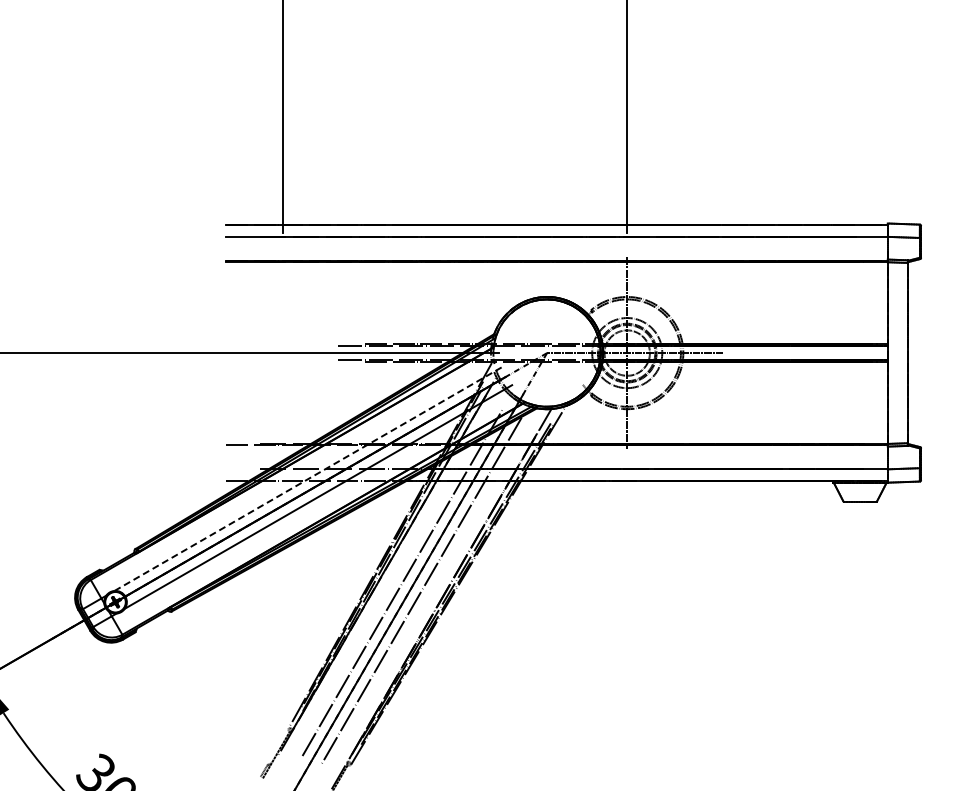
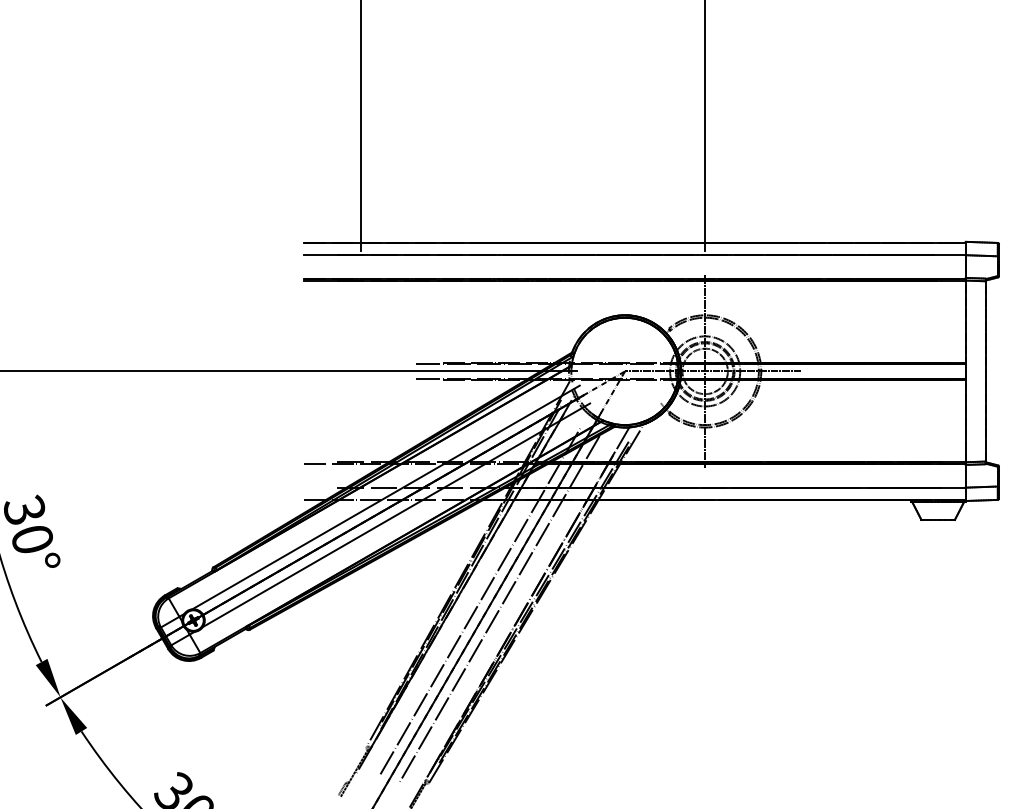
line: (308, 479) -> (386, 497), dashed -> solid

